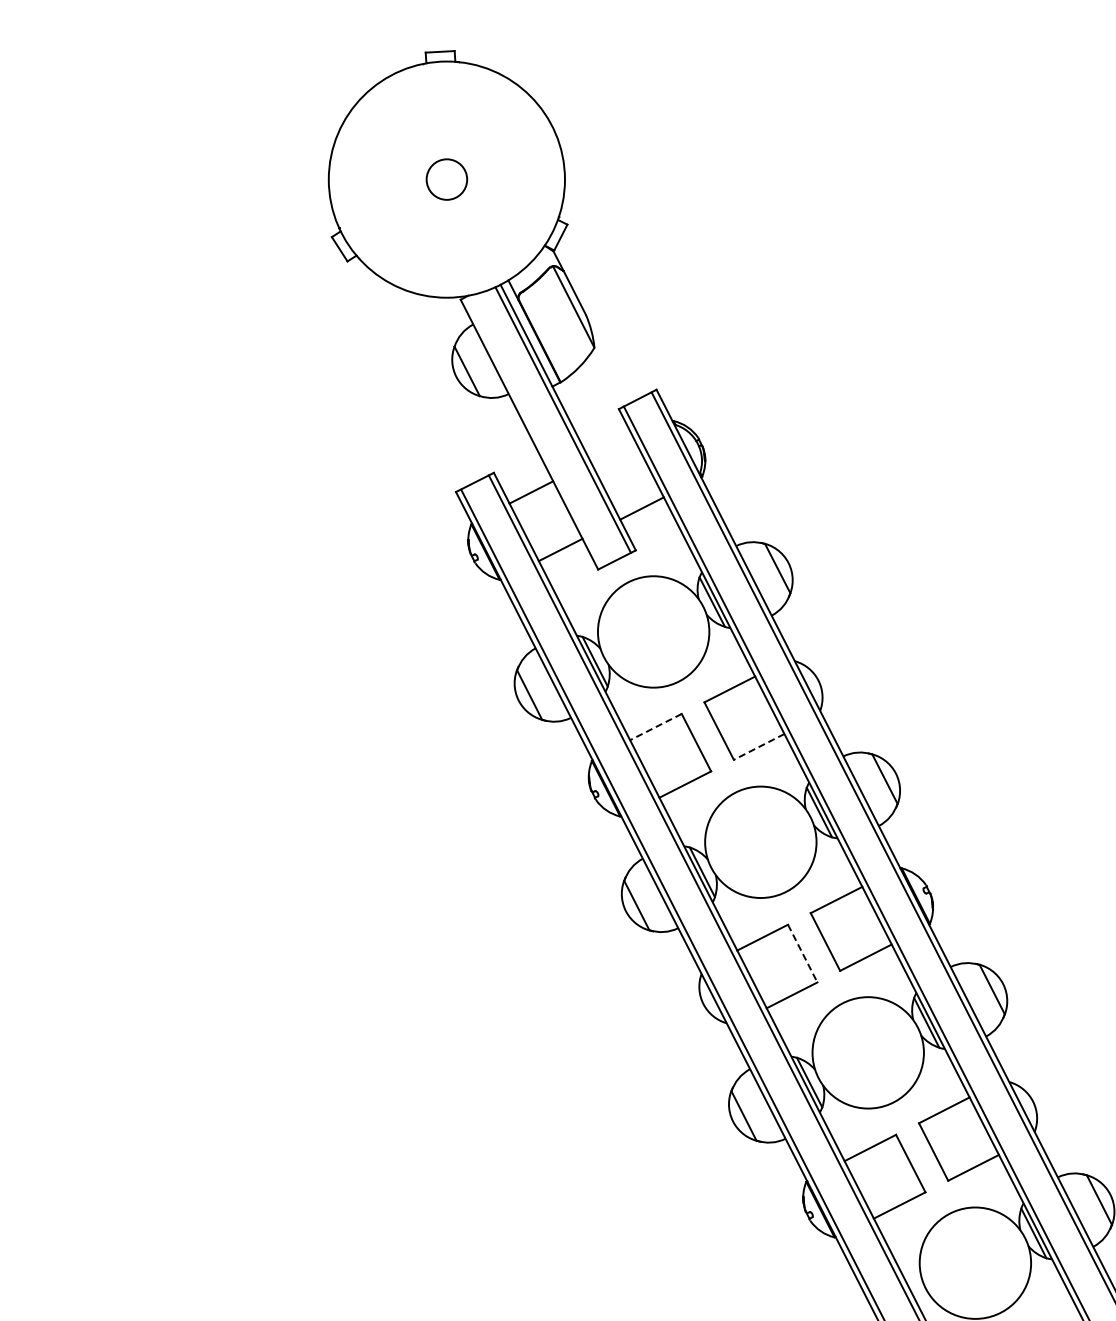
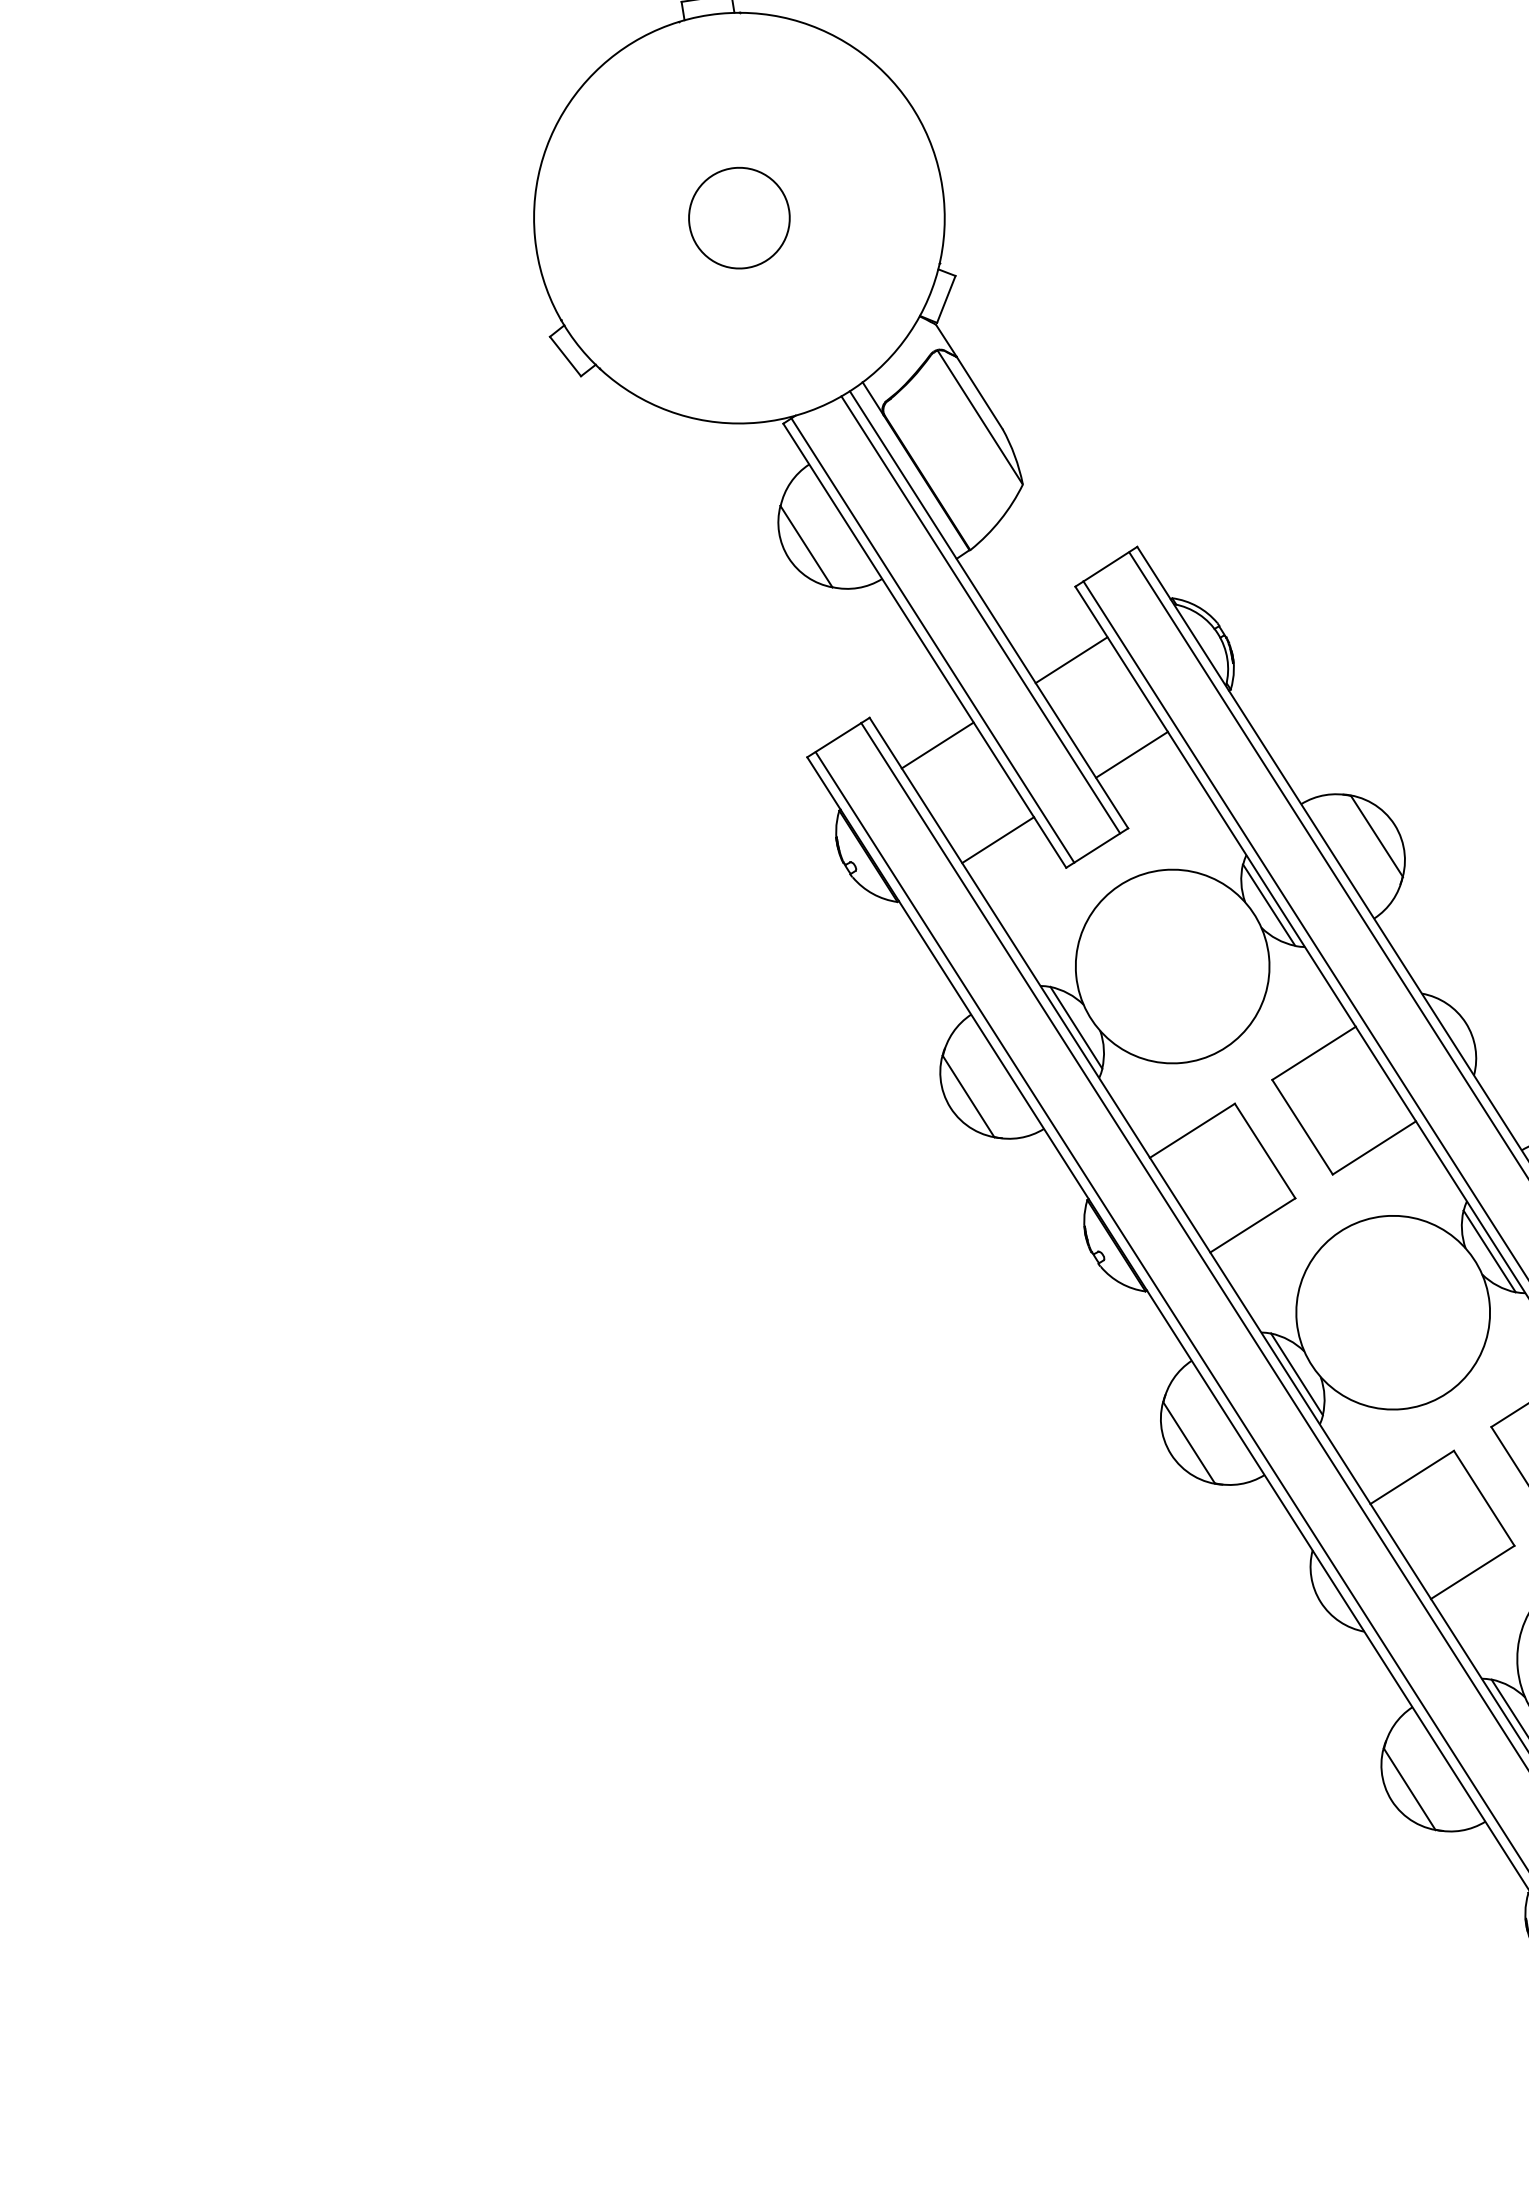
circle: (446, 179) -> (738, 217), size x1.43
line: (534, 432) -> (933, 641), added
line: (612, 450) -> (1071, 659), added
line: (655, 727) -> (1191, 1131), dashed -> solid
line: (758, 747) -> (1373, 1149), dashed -> solid
line: (802, 954) -> (1483, 1499), dashed -> solid

